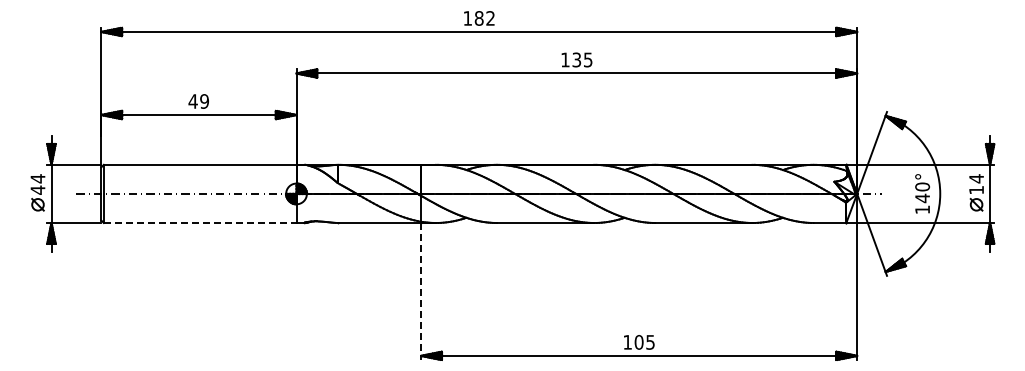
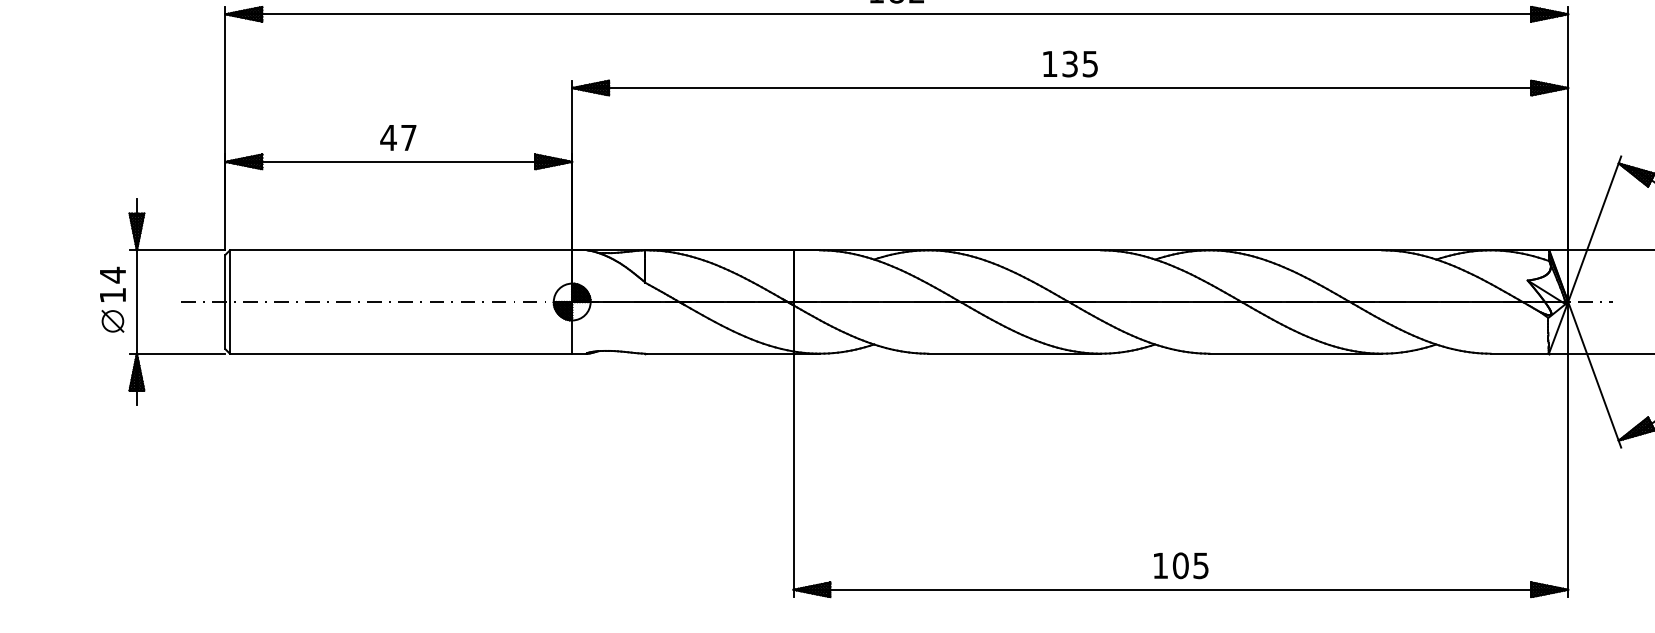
text: (204, 101) -> (408, 137), 49 -> 47
text: (37, 189) -> (112, 294), 44 -> 14
line: (200, 223) -> (401, 354), dashed -> solid
line: (421, 291) -> (794, 475), dashed -> solid

